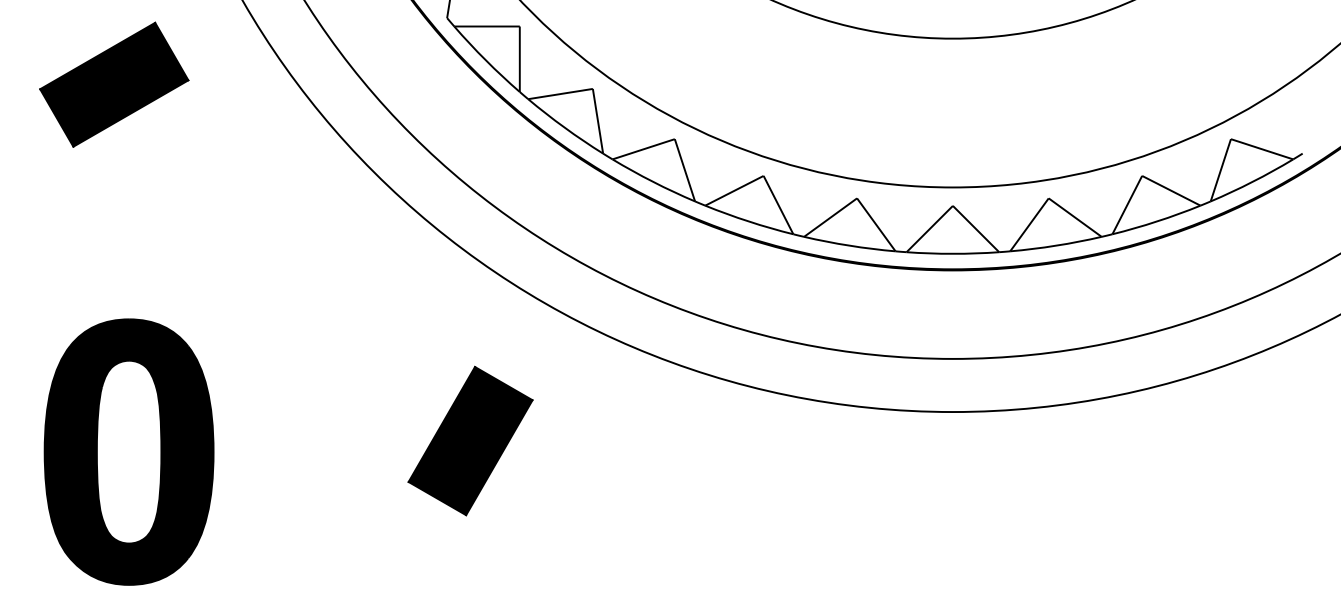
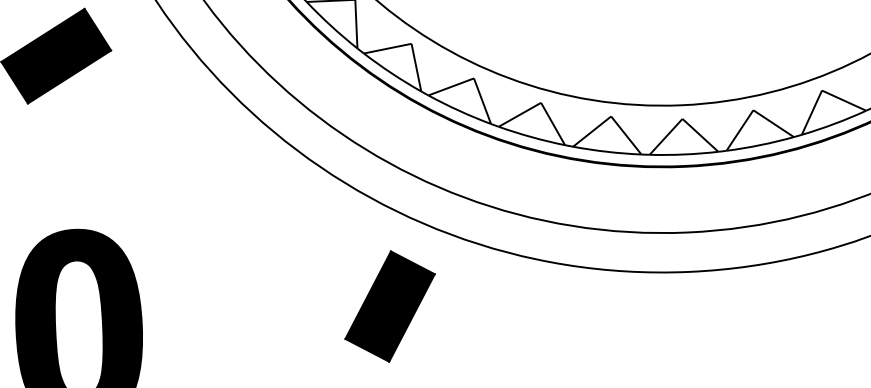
part: (470, 440) -> (390, 306), moved

